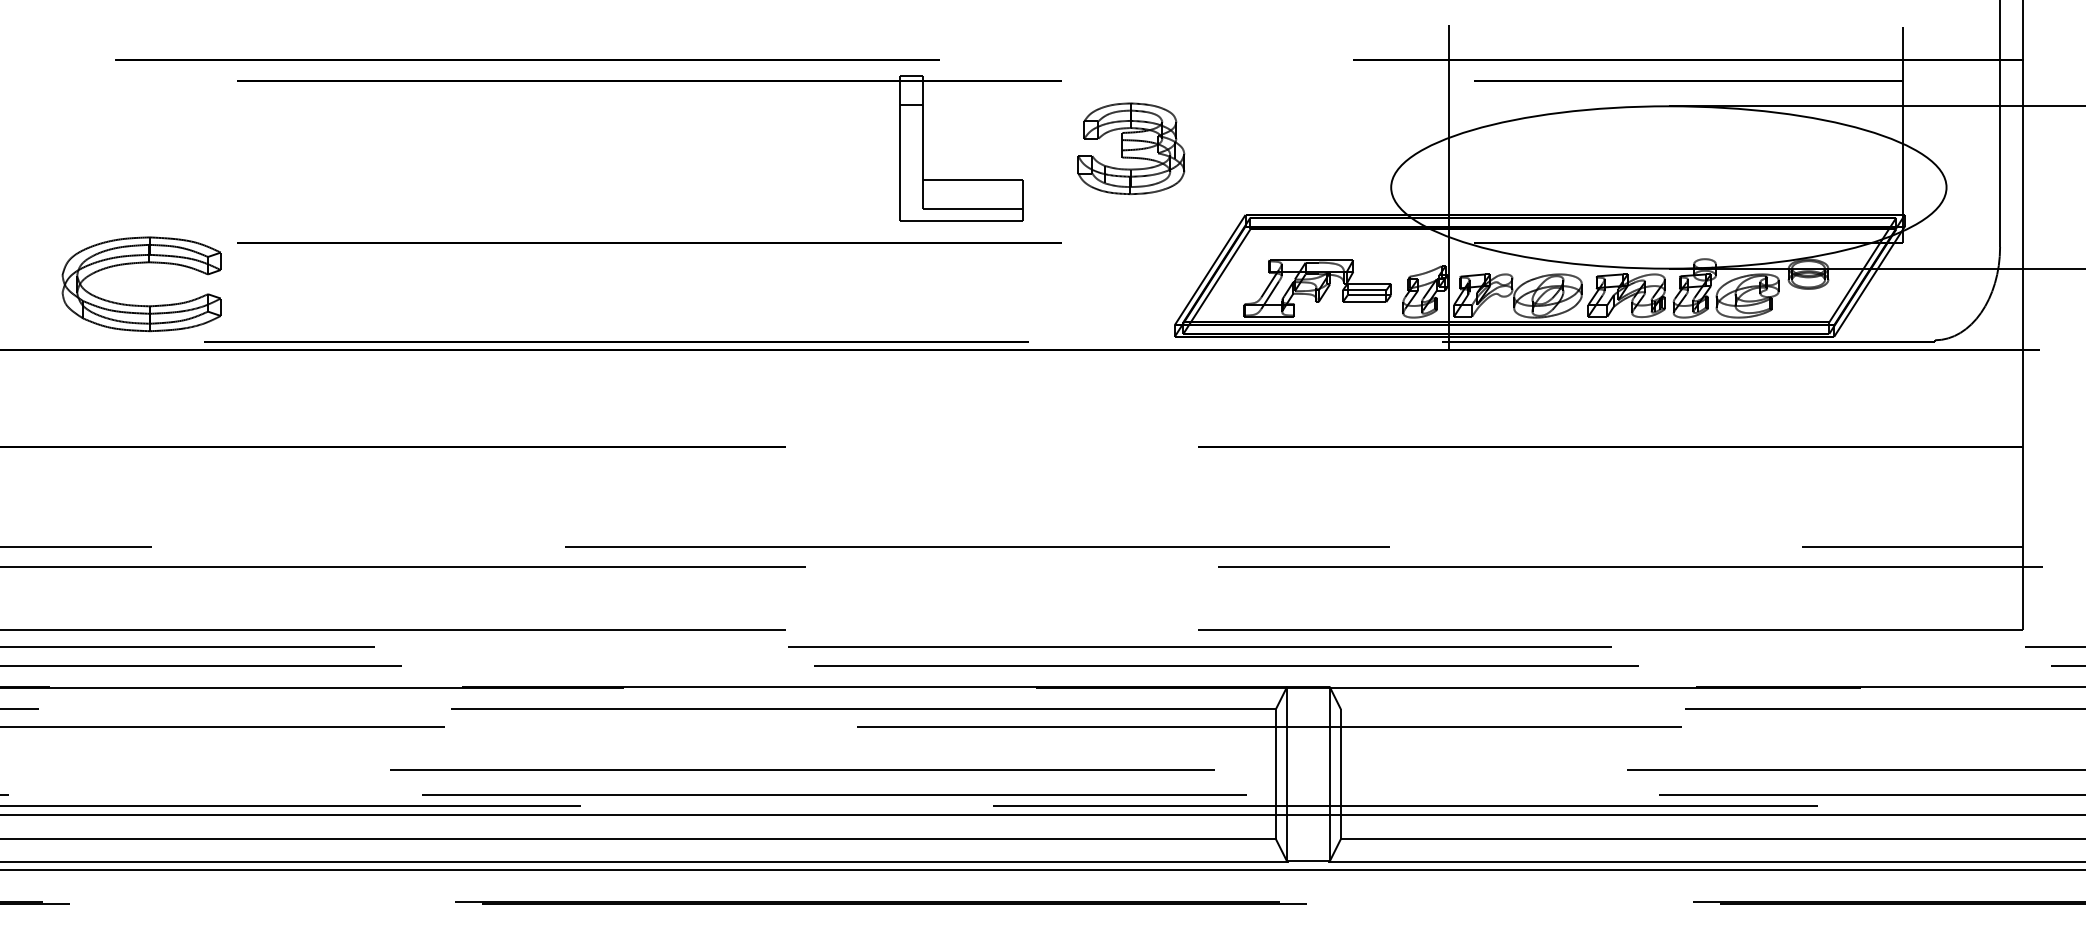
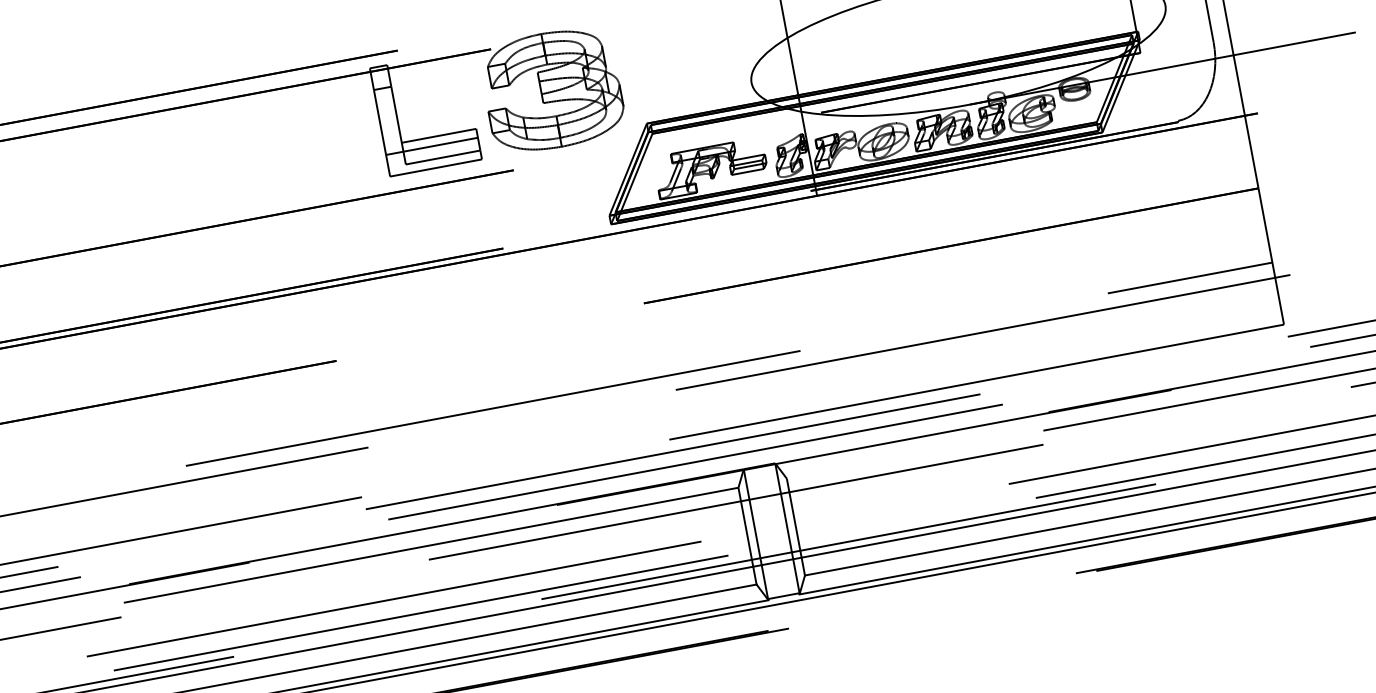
part: (1131, 148) -> (552, 90), size x1.67
line: (961, 192) -> (432, 146), added

